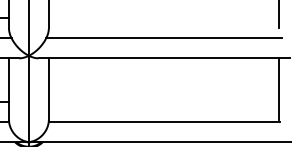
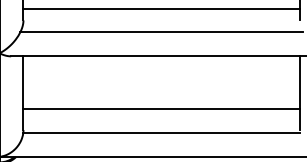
line: (163, 18) -> (160, 8), added
line: (163, 102) -> (160, 109), added

